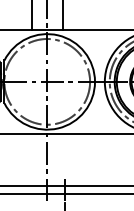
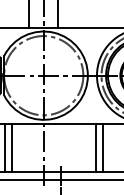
line: (5, 159) -> (5, 147), added
line: (12, 159) -> (11, 147), added
line: (104, 159) -> (96, 147), added
line: (110, 159) -> (102, 147), added

